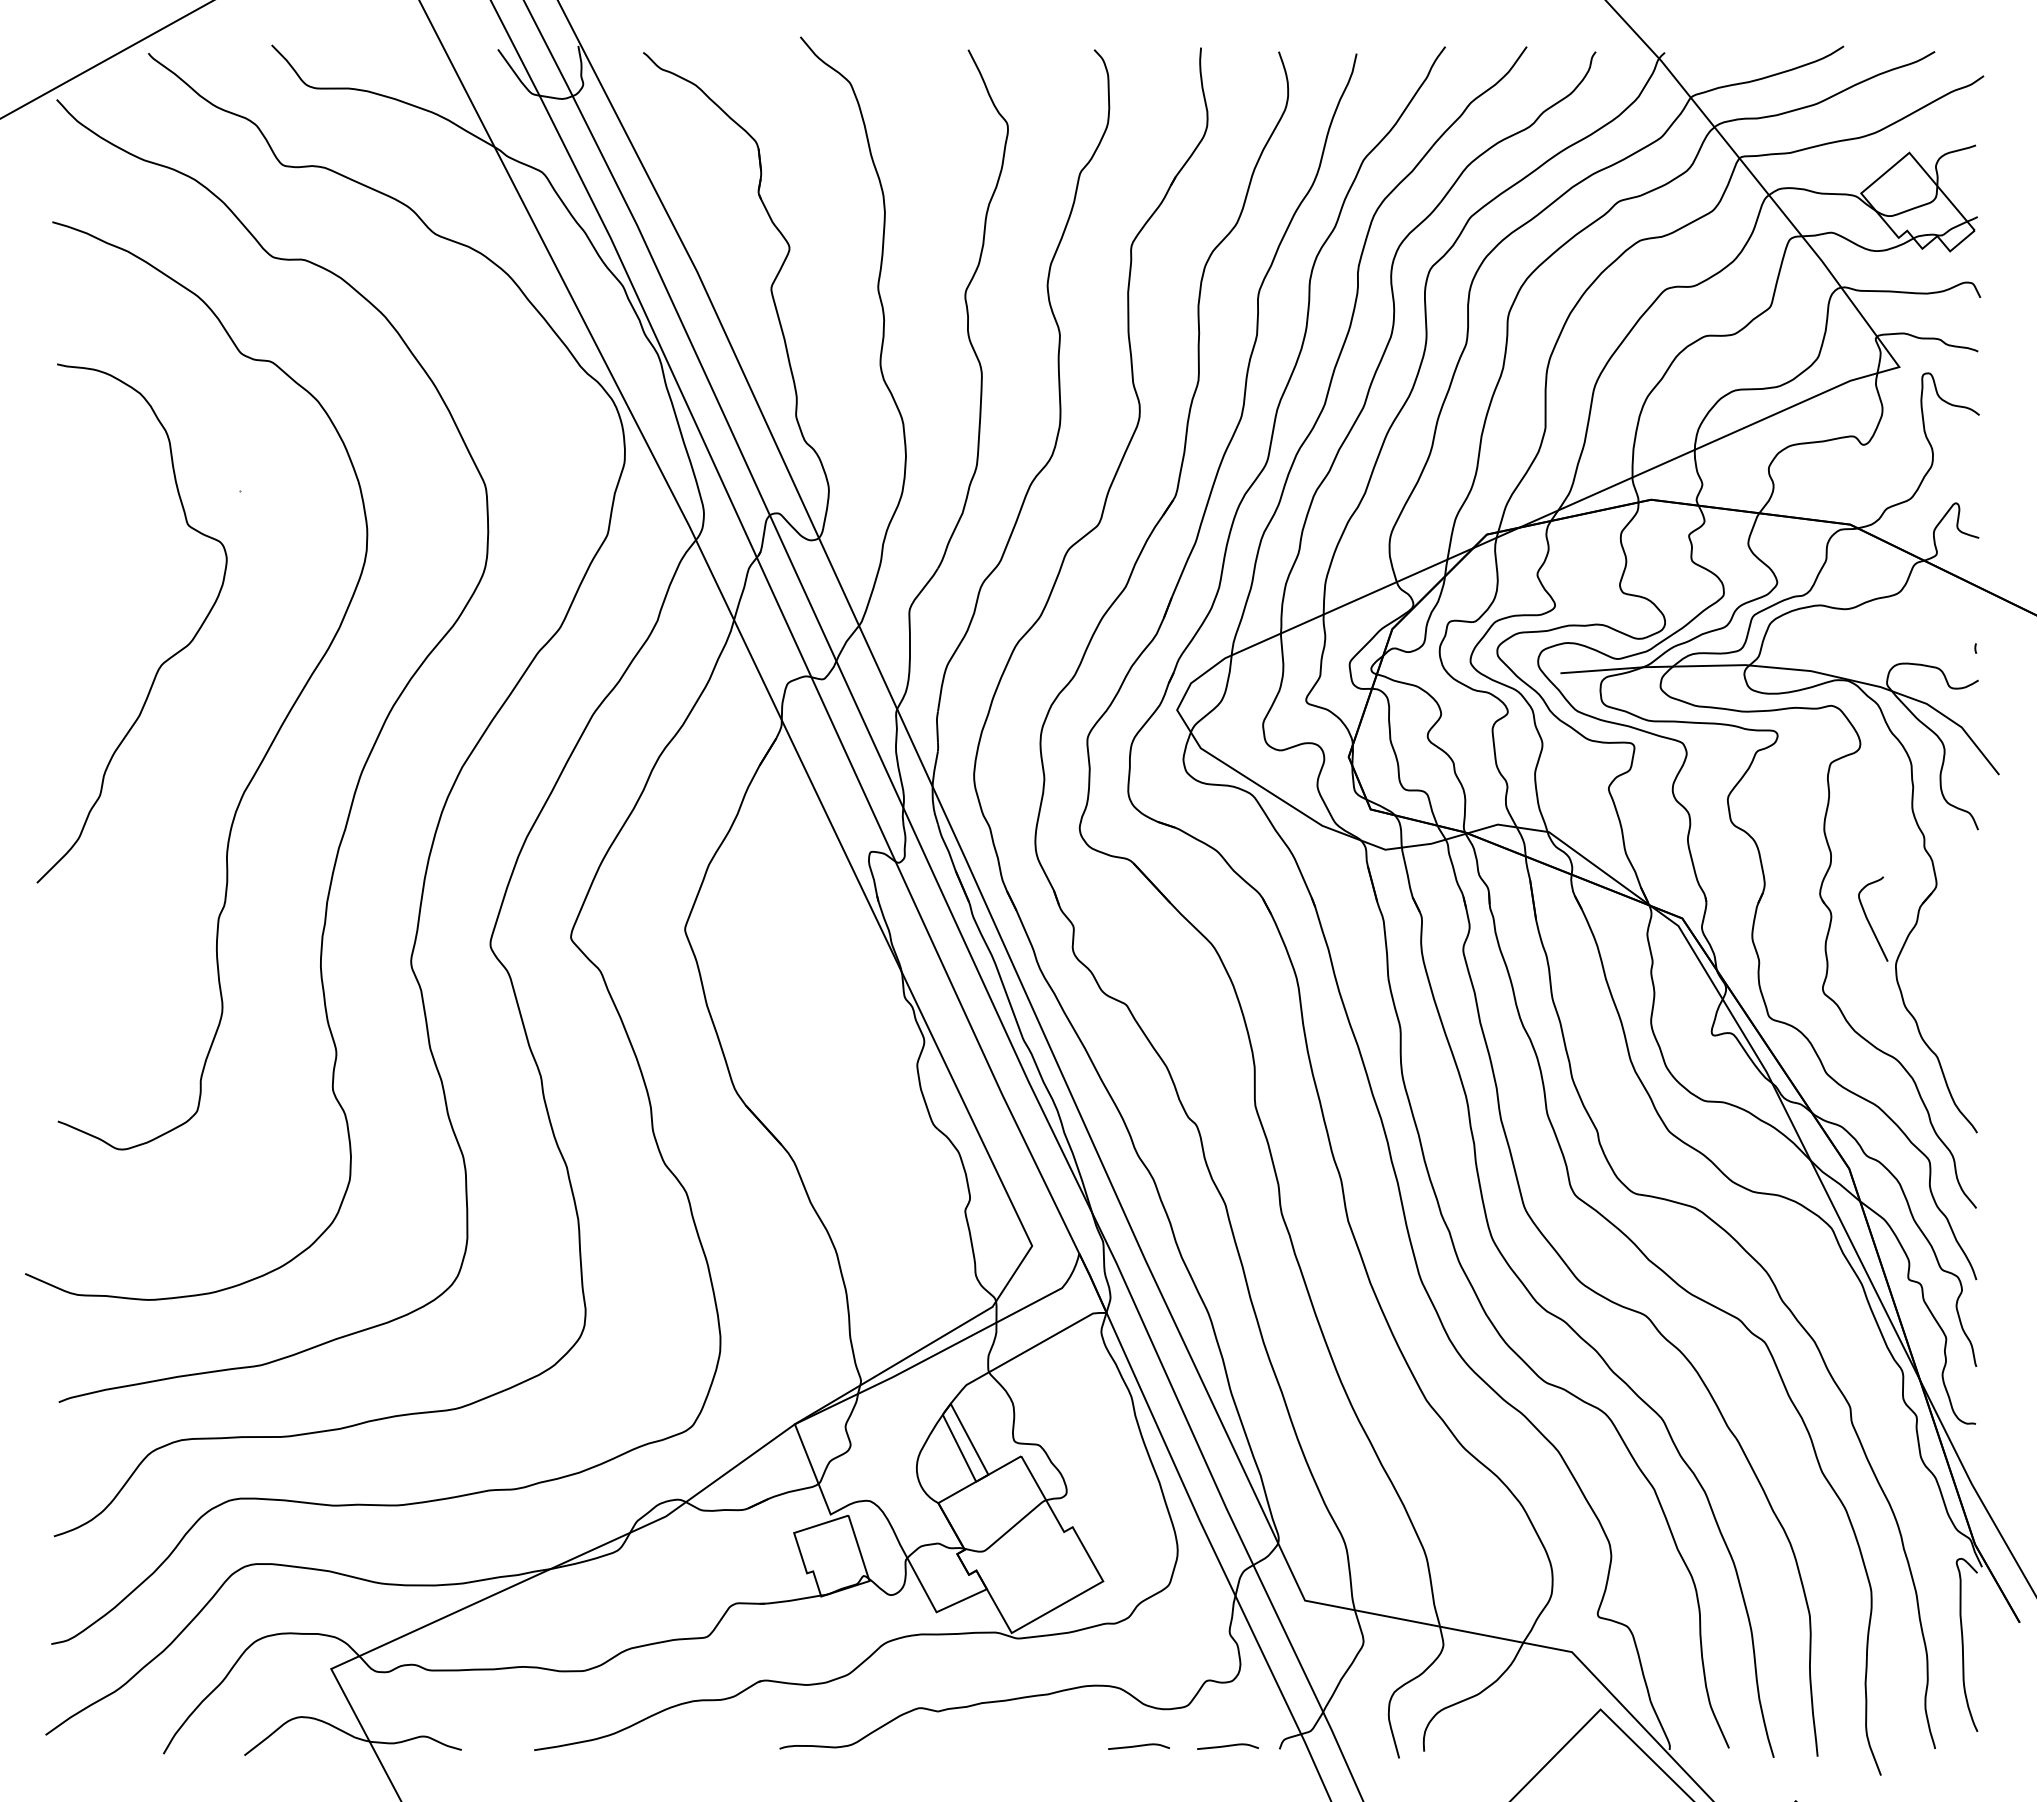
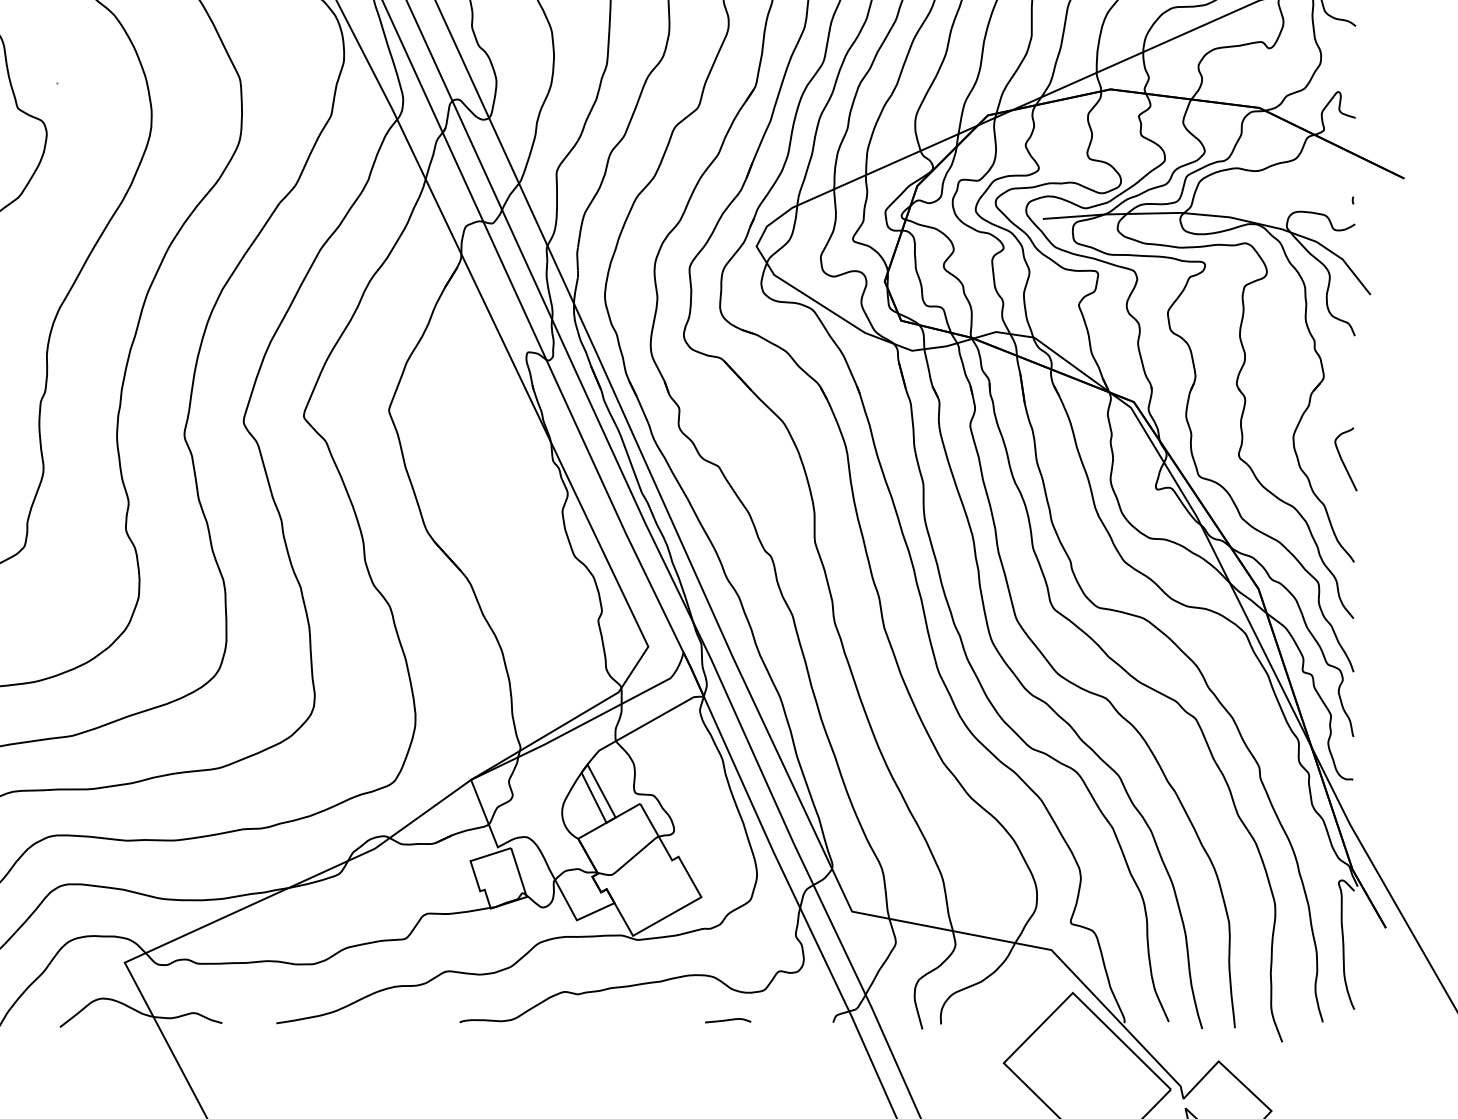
curve: (1869, 921) -> (1343, 461), moved
curve: (1227, 1746) -> (794, 1020), removed

